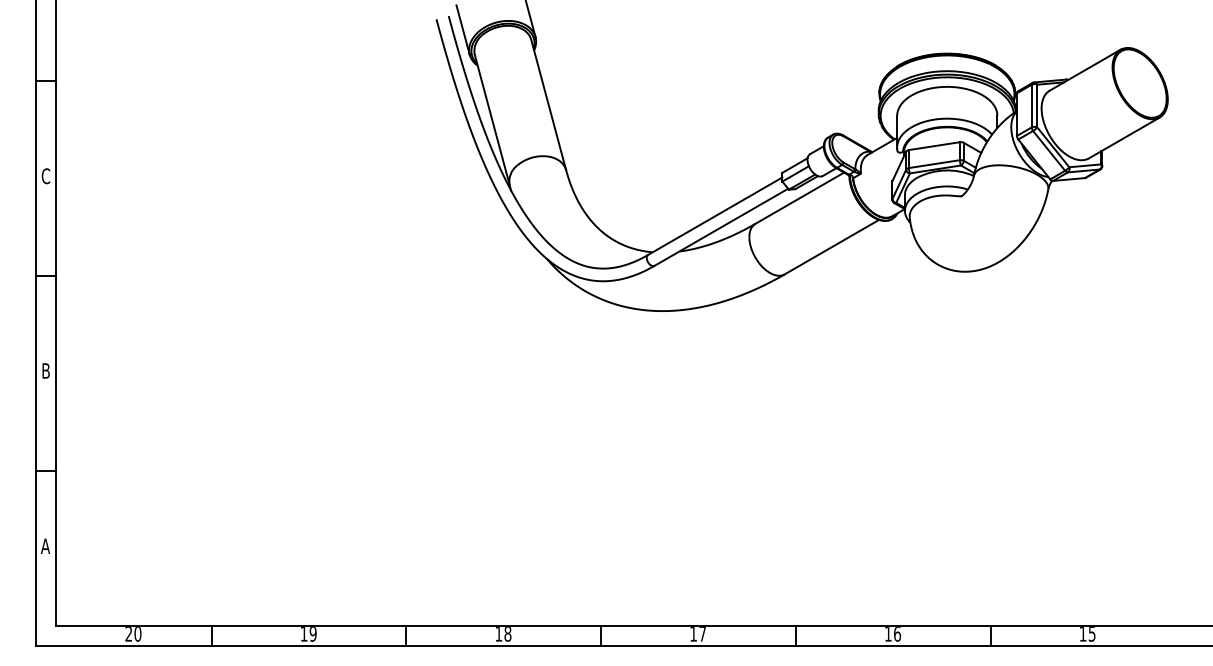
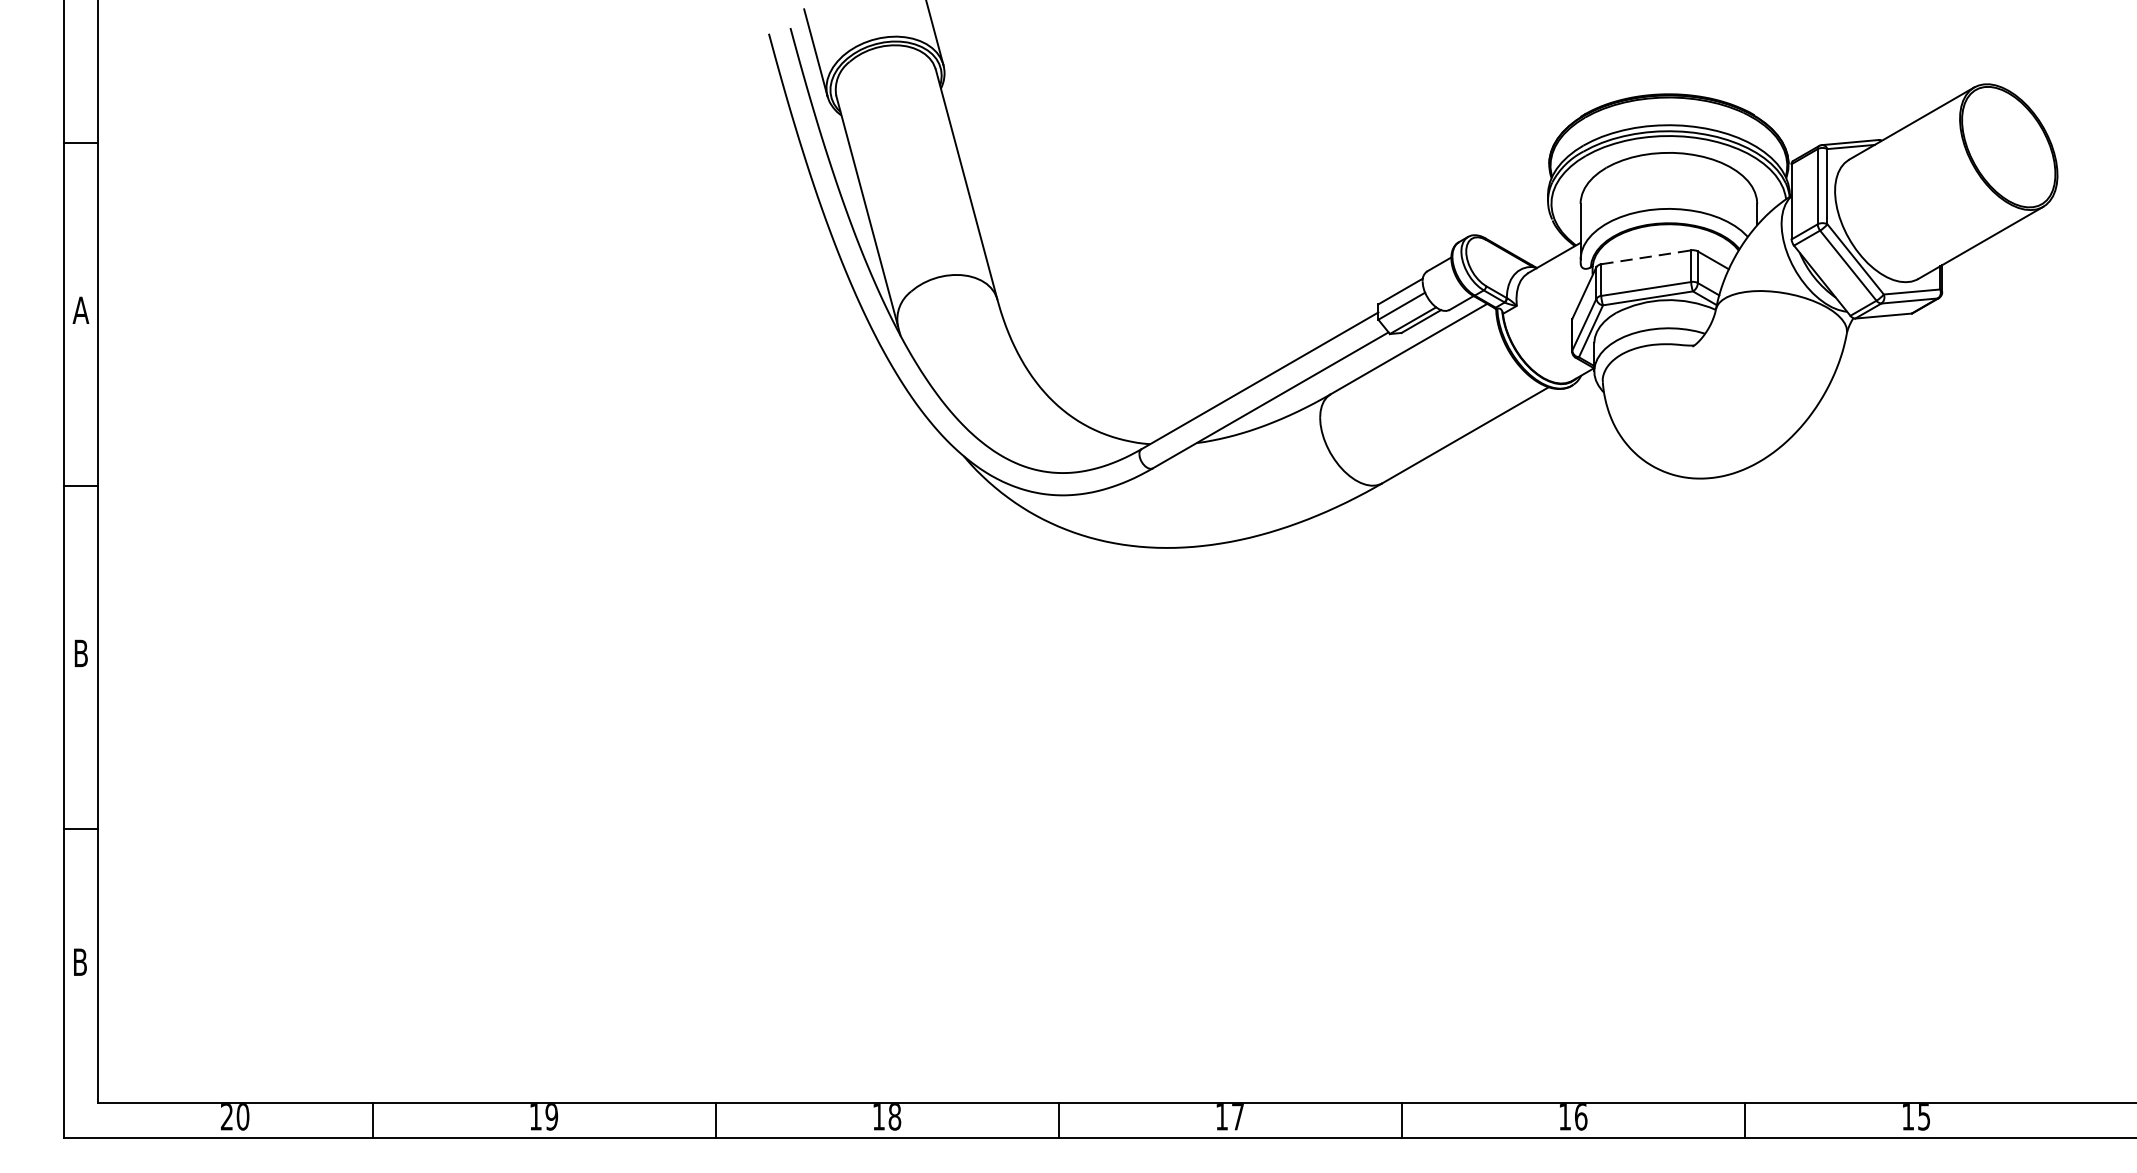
line: (934, 146) -> (1646, 257), solid -> dashed
text: (45, 176) -> (80, 310), C -> A
text: (45, 545) -> (80, 960), A -> B

